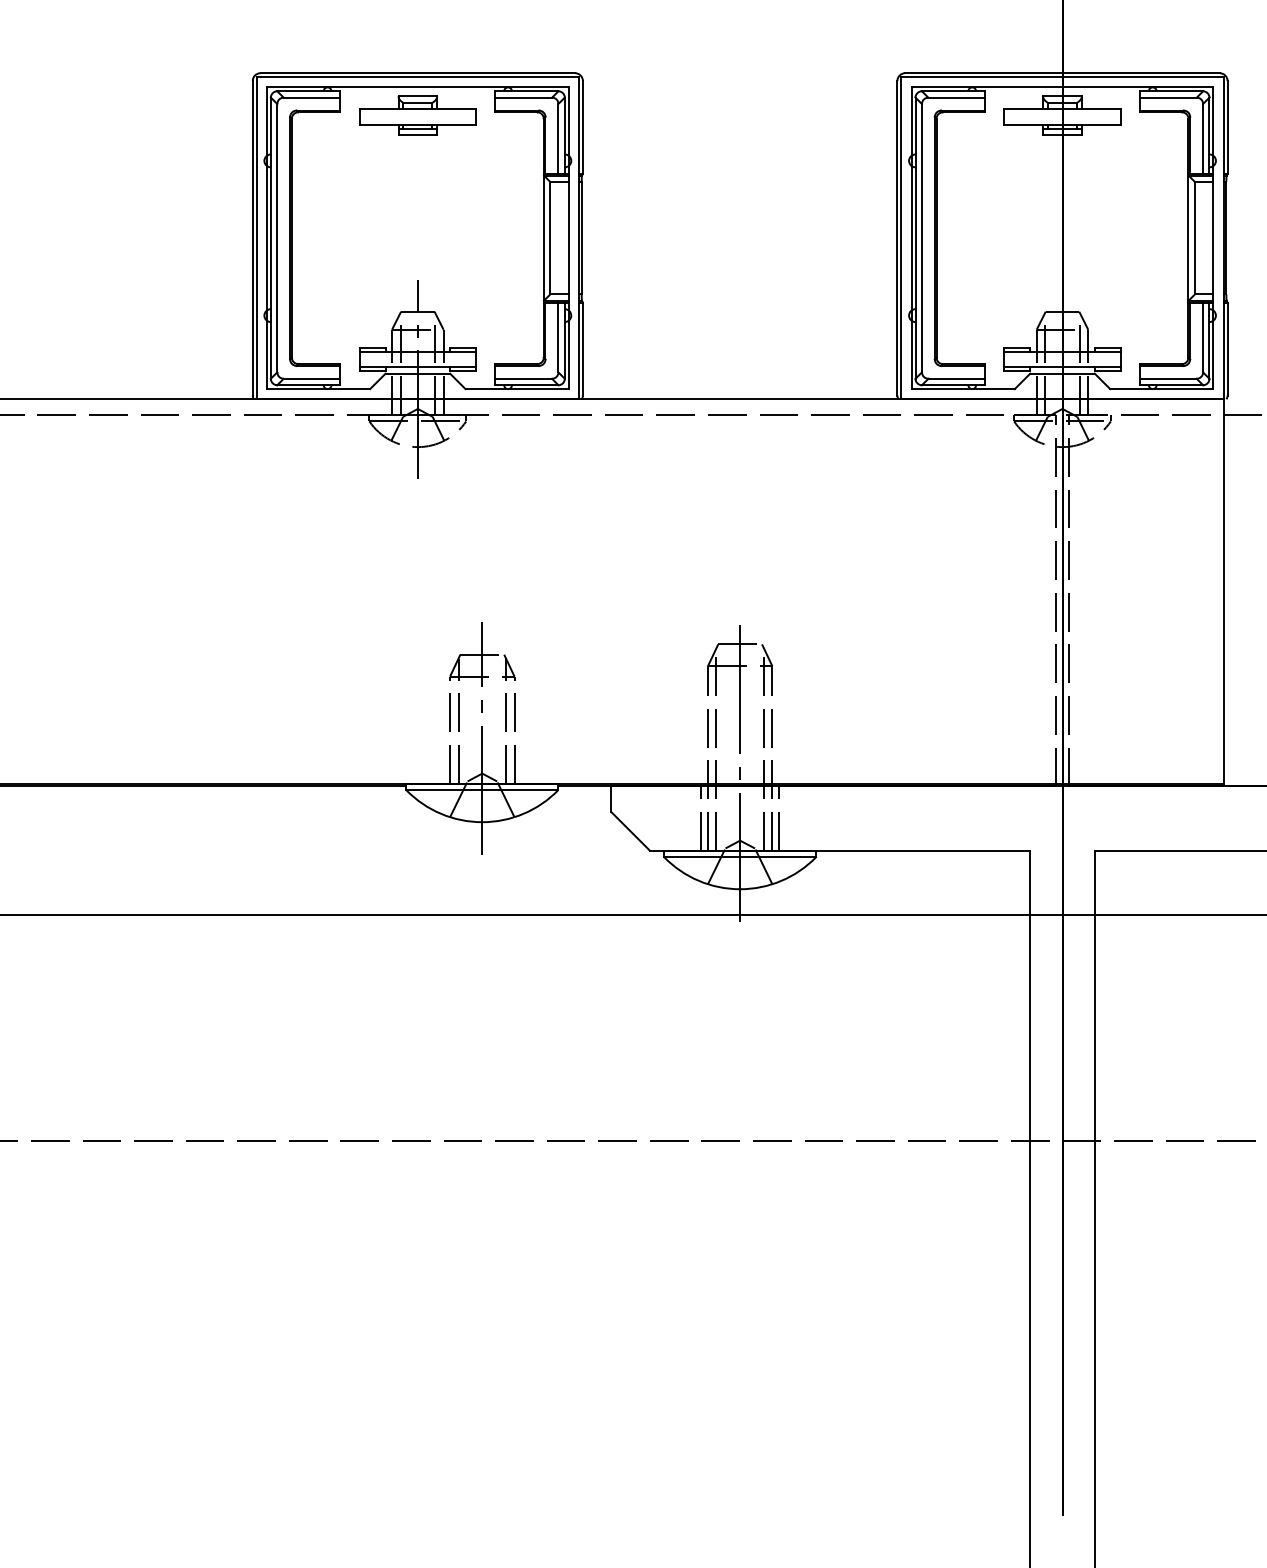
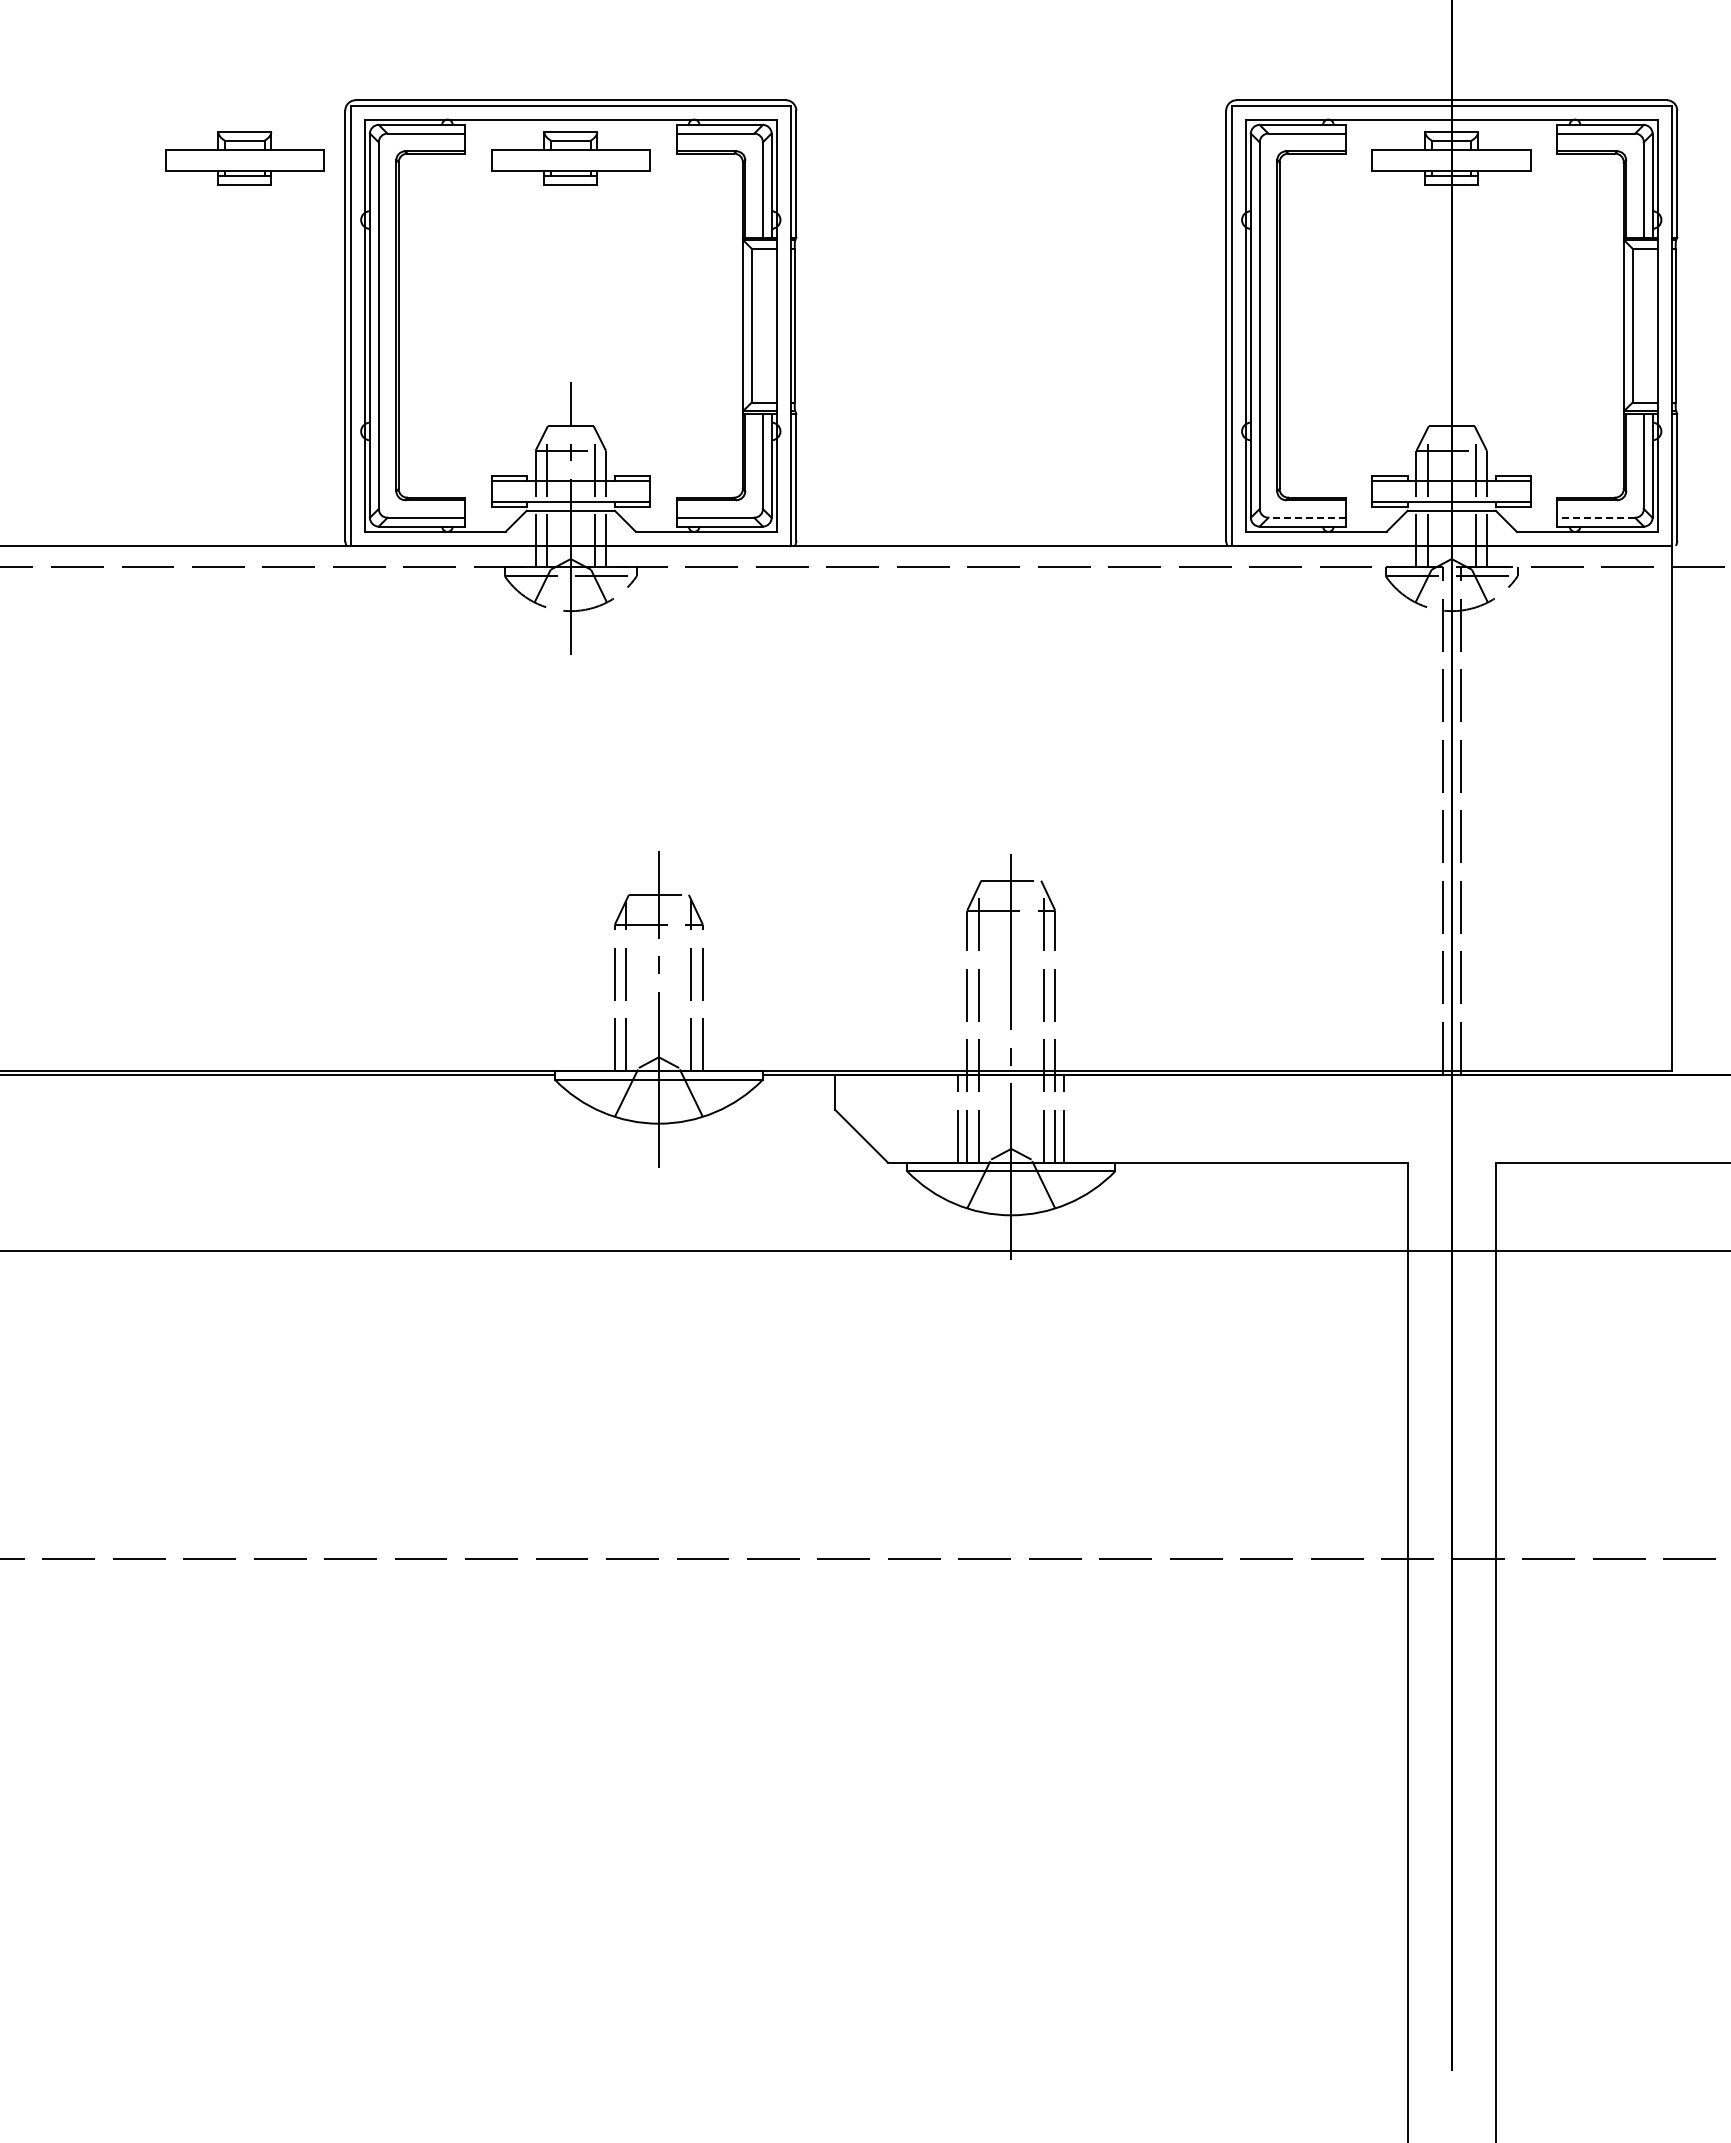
part: (179, 115) -> (244, 158), added
line: (956, 378) -> (1307, 517), solid -> dashed
line: (1168, 378) -> (1596, 517), solid -> dashed

